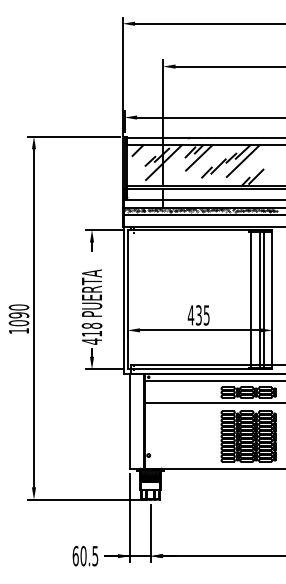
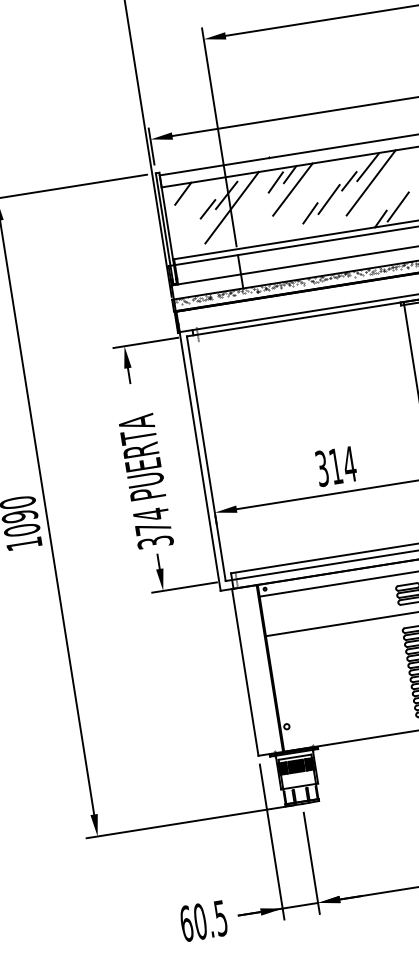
text: (198, 315) -> (335, 466), 435 -> 314
text: (91, 333) -> (152, 528), 418 -> 374

